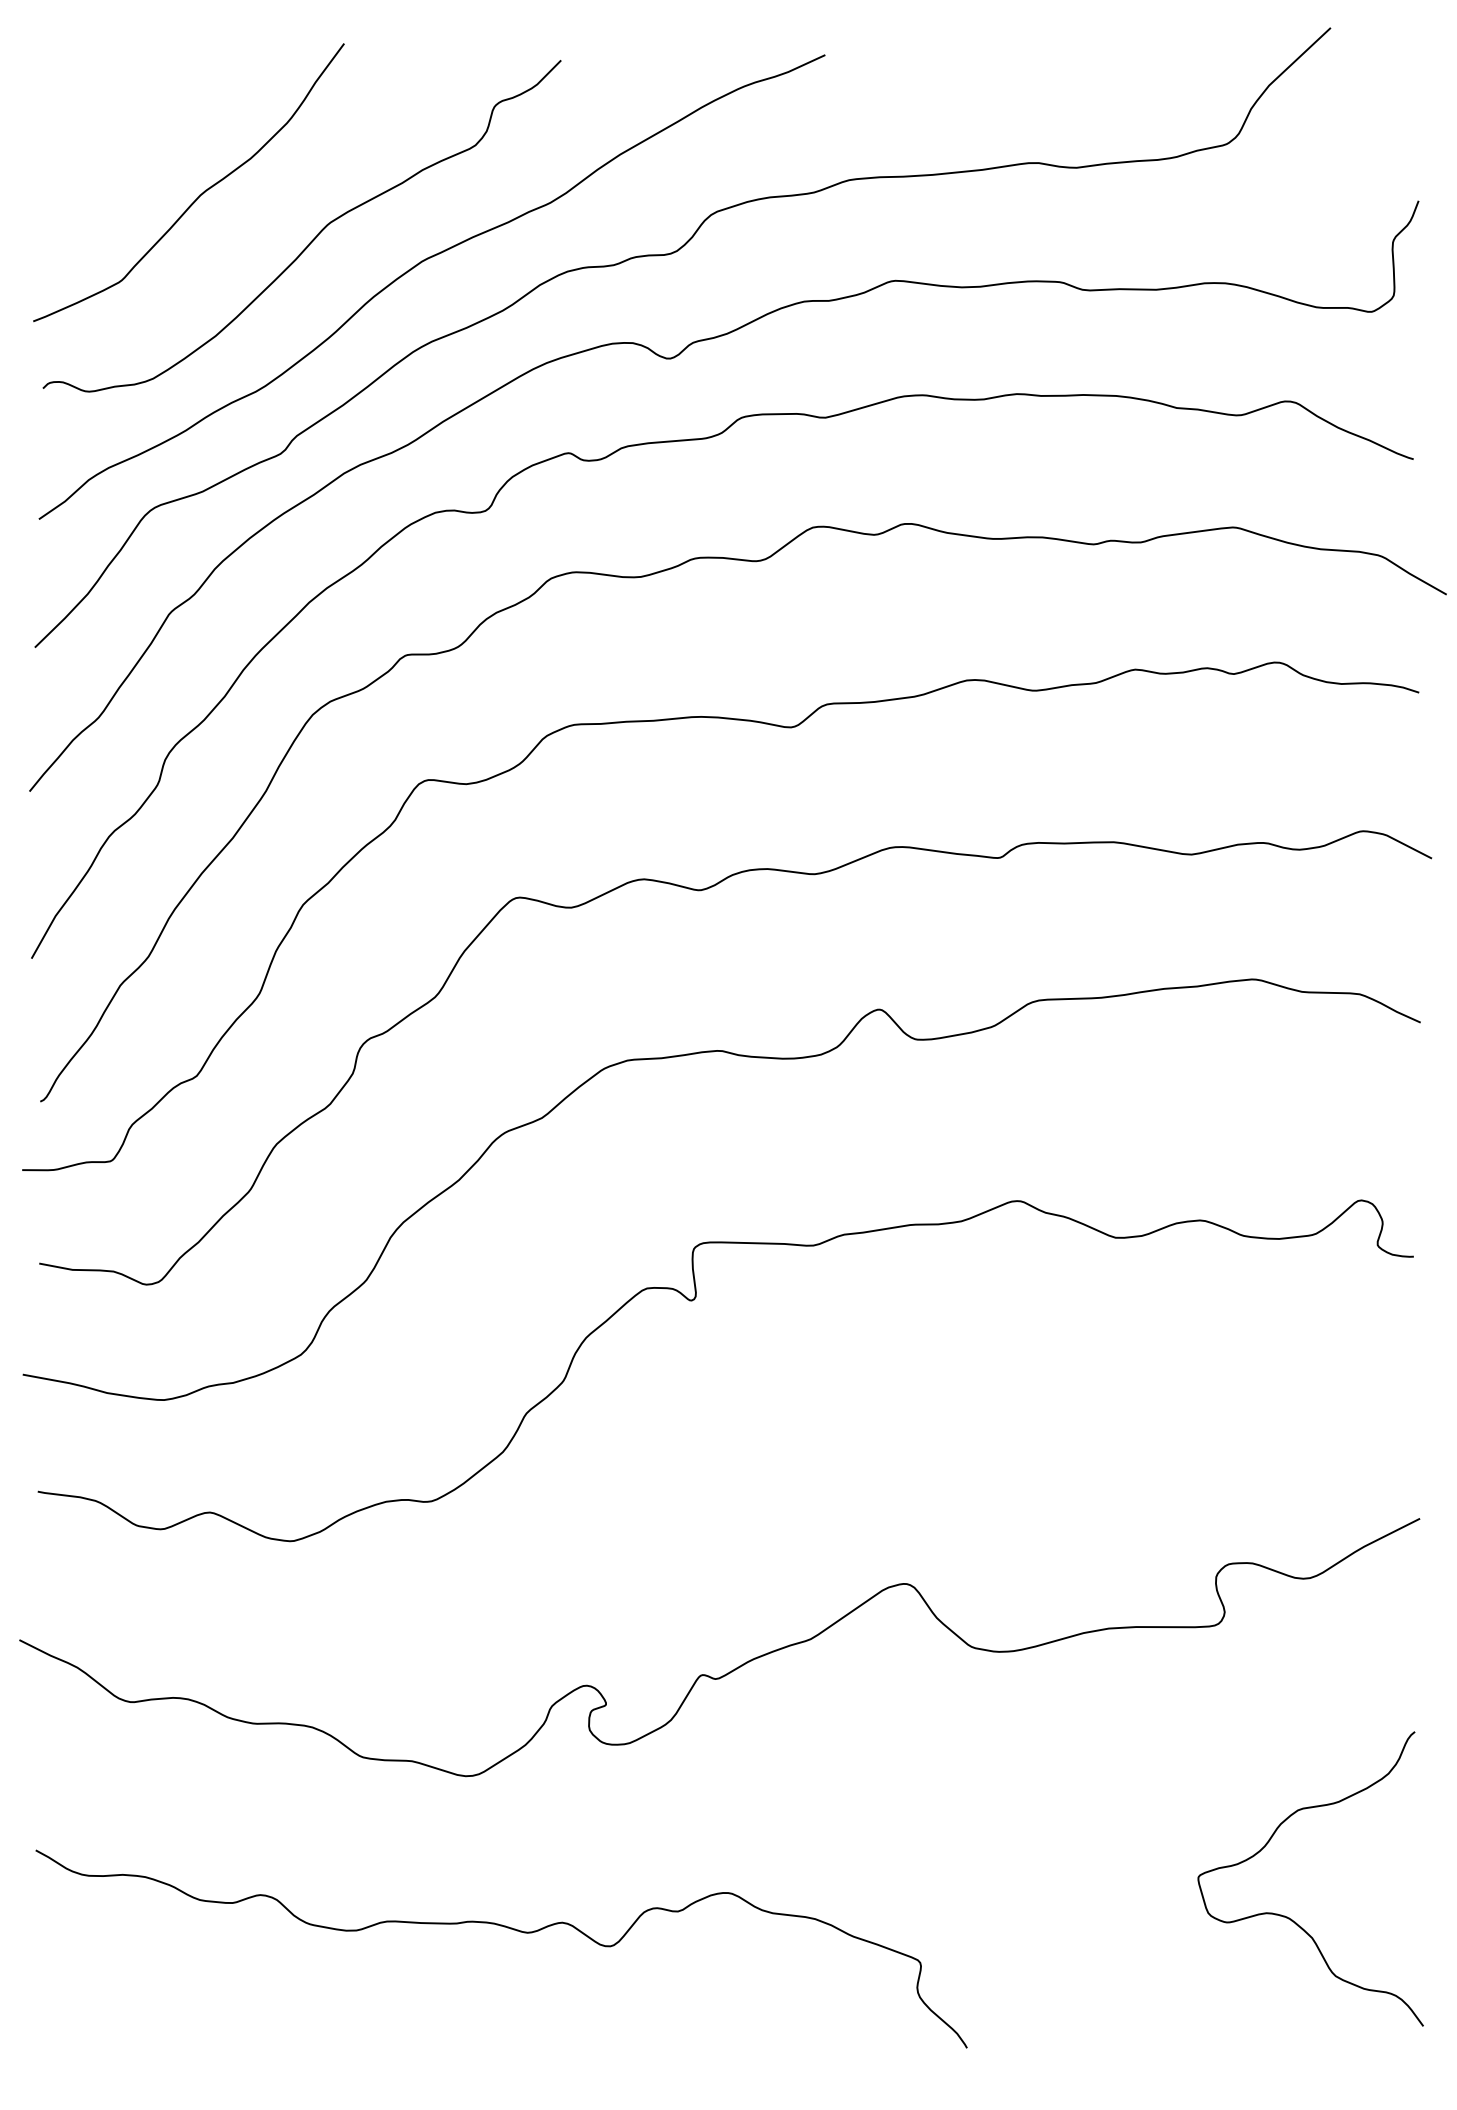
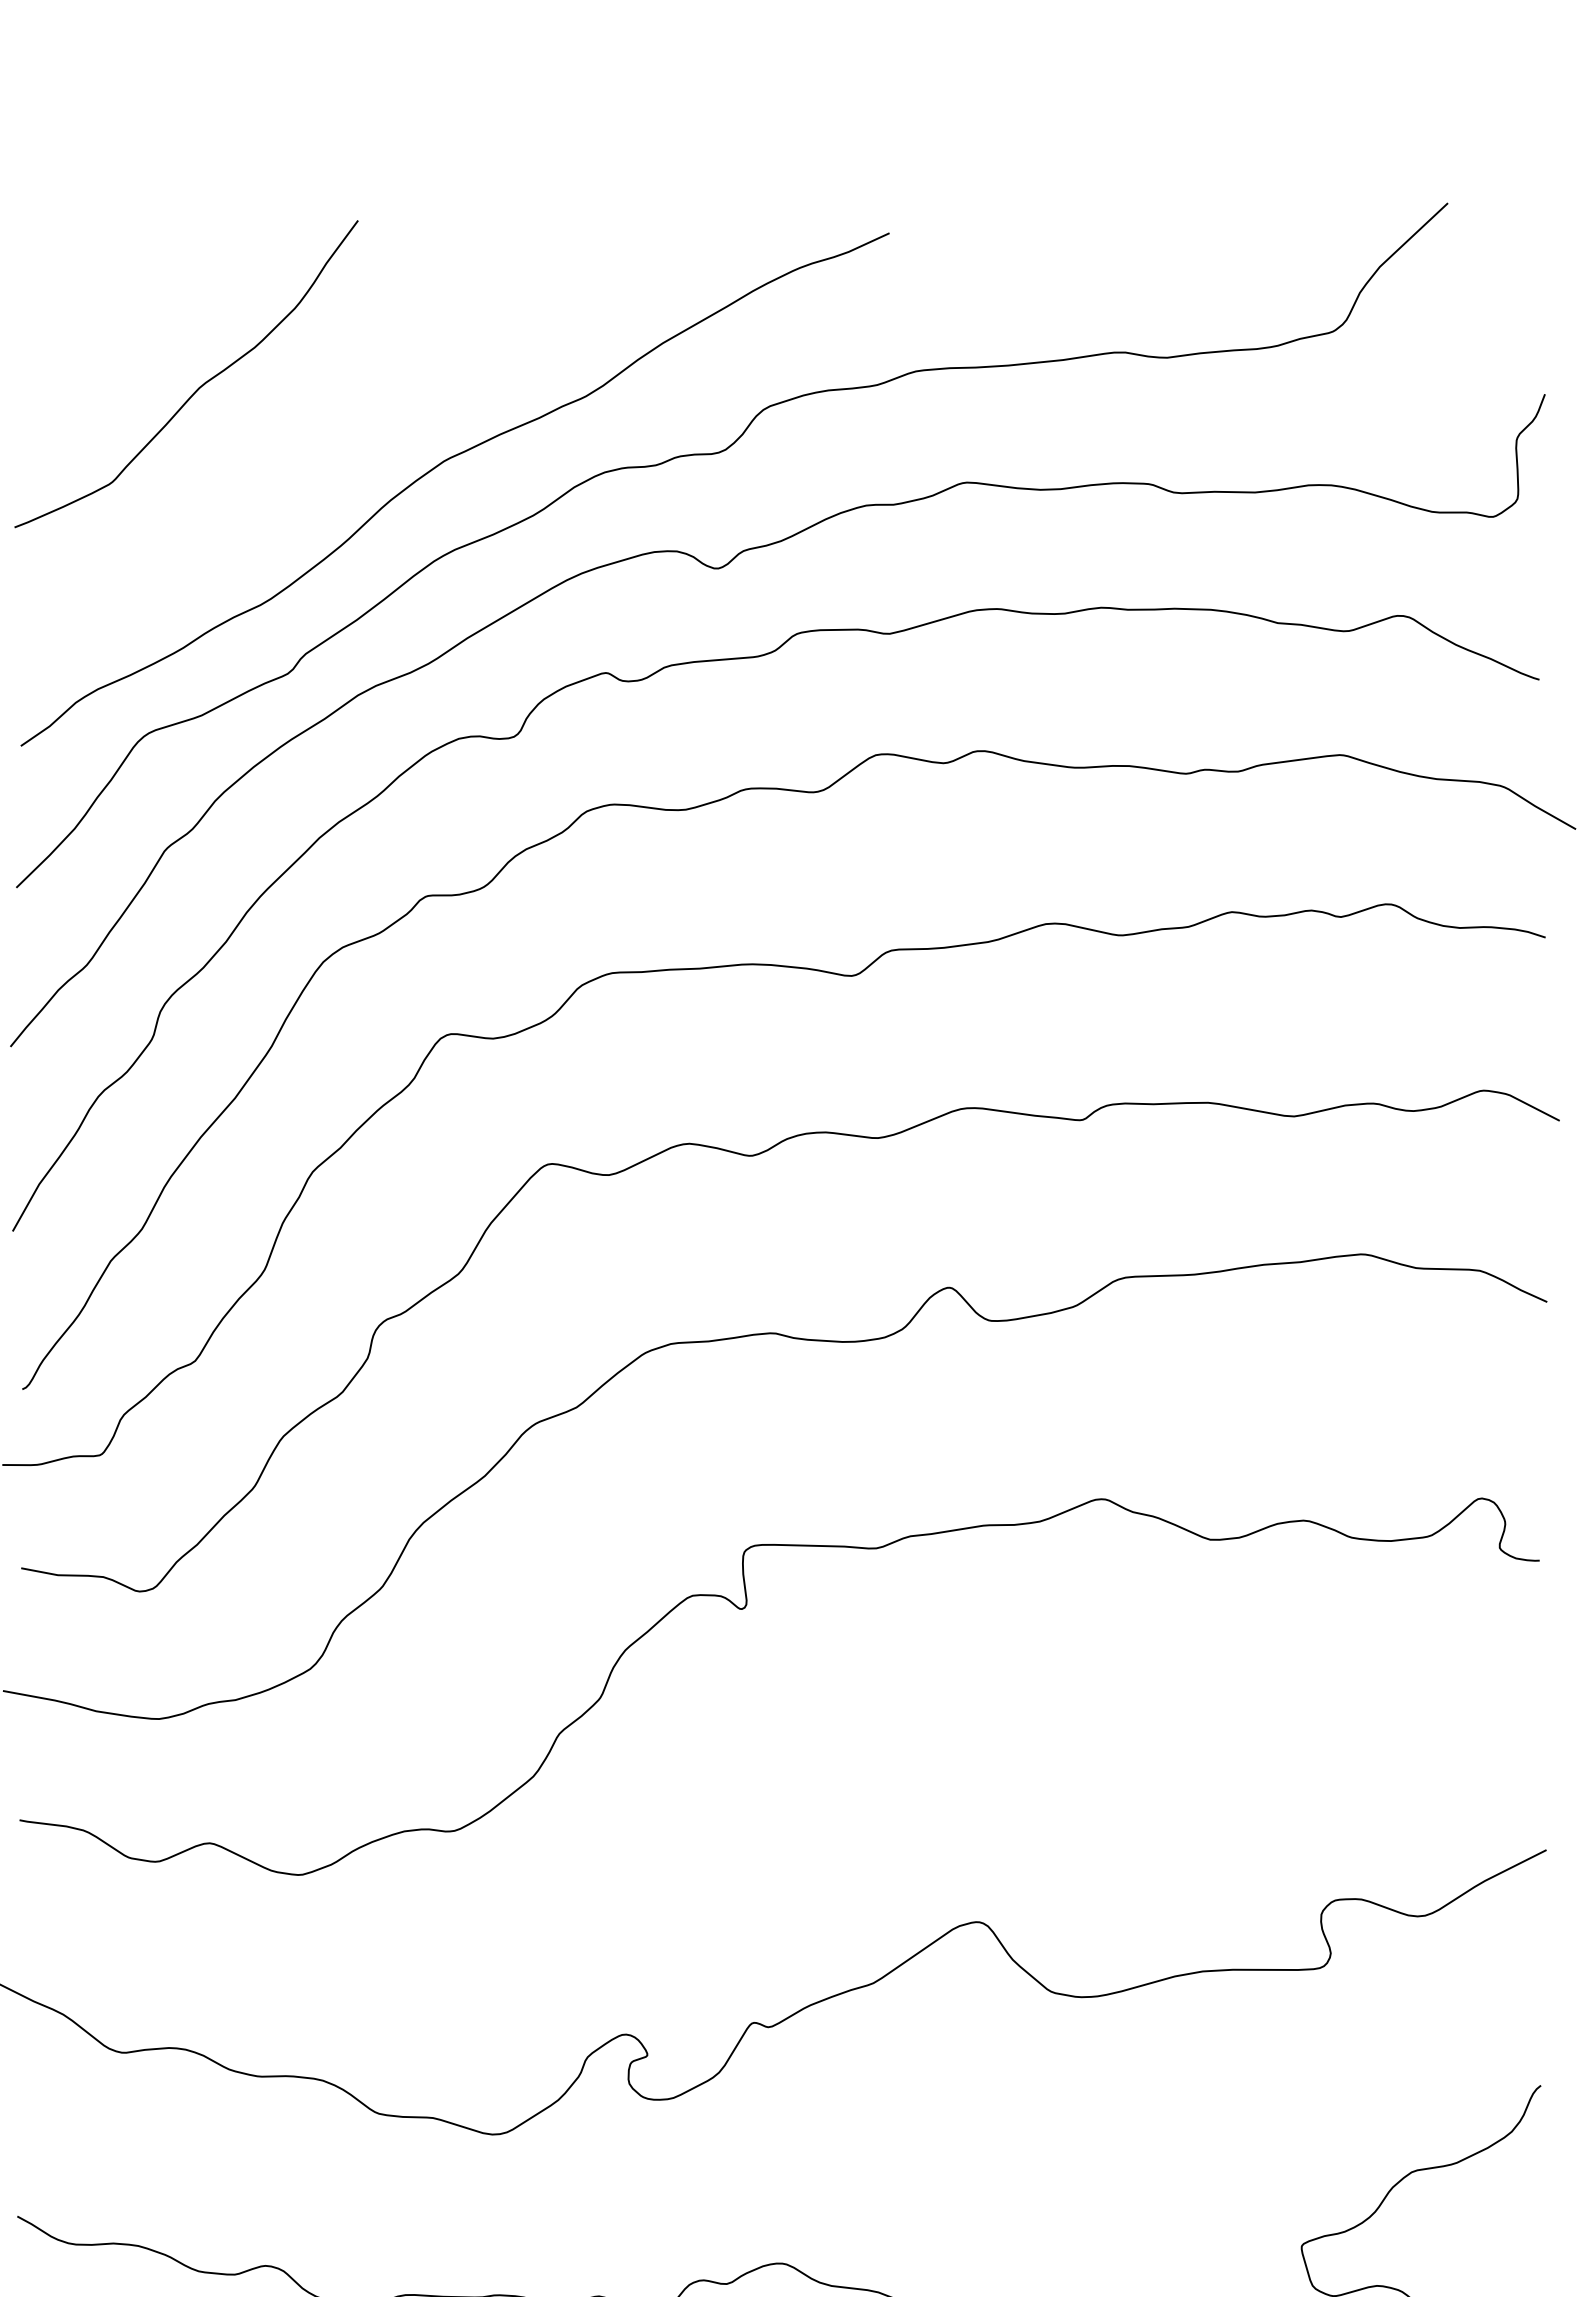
curve: (313, 238) -> (324, 435), removed

